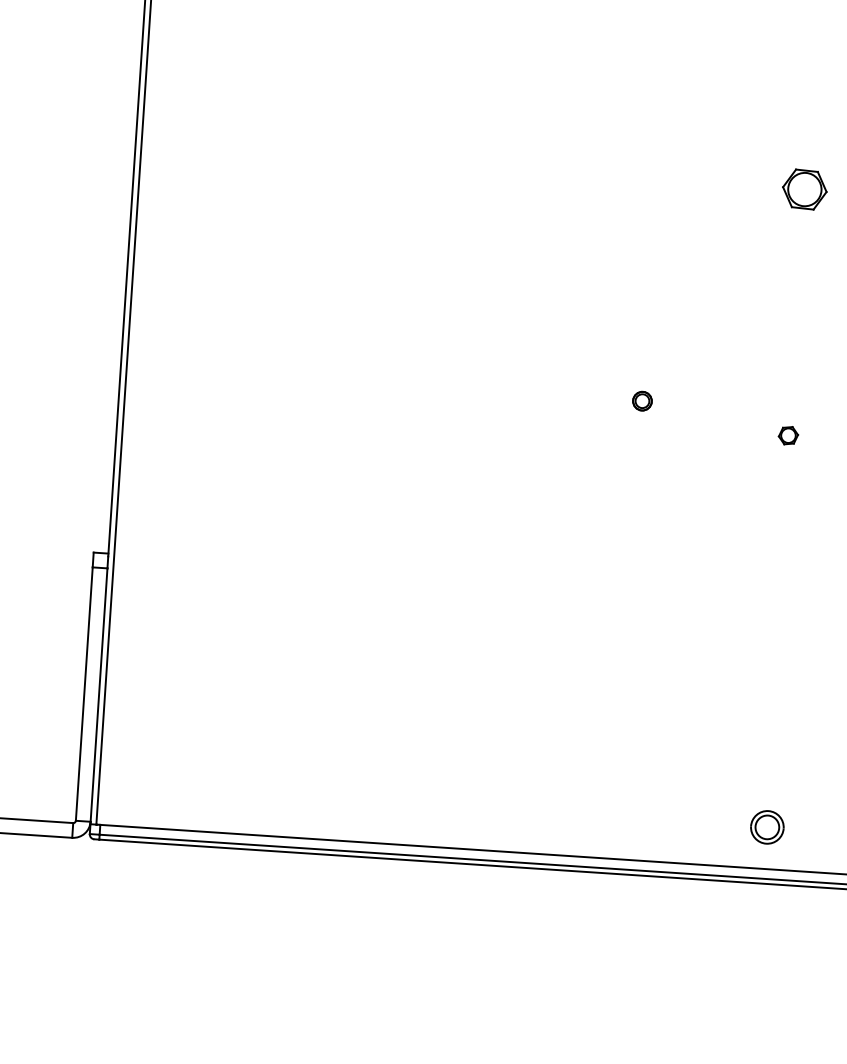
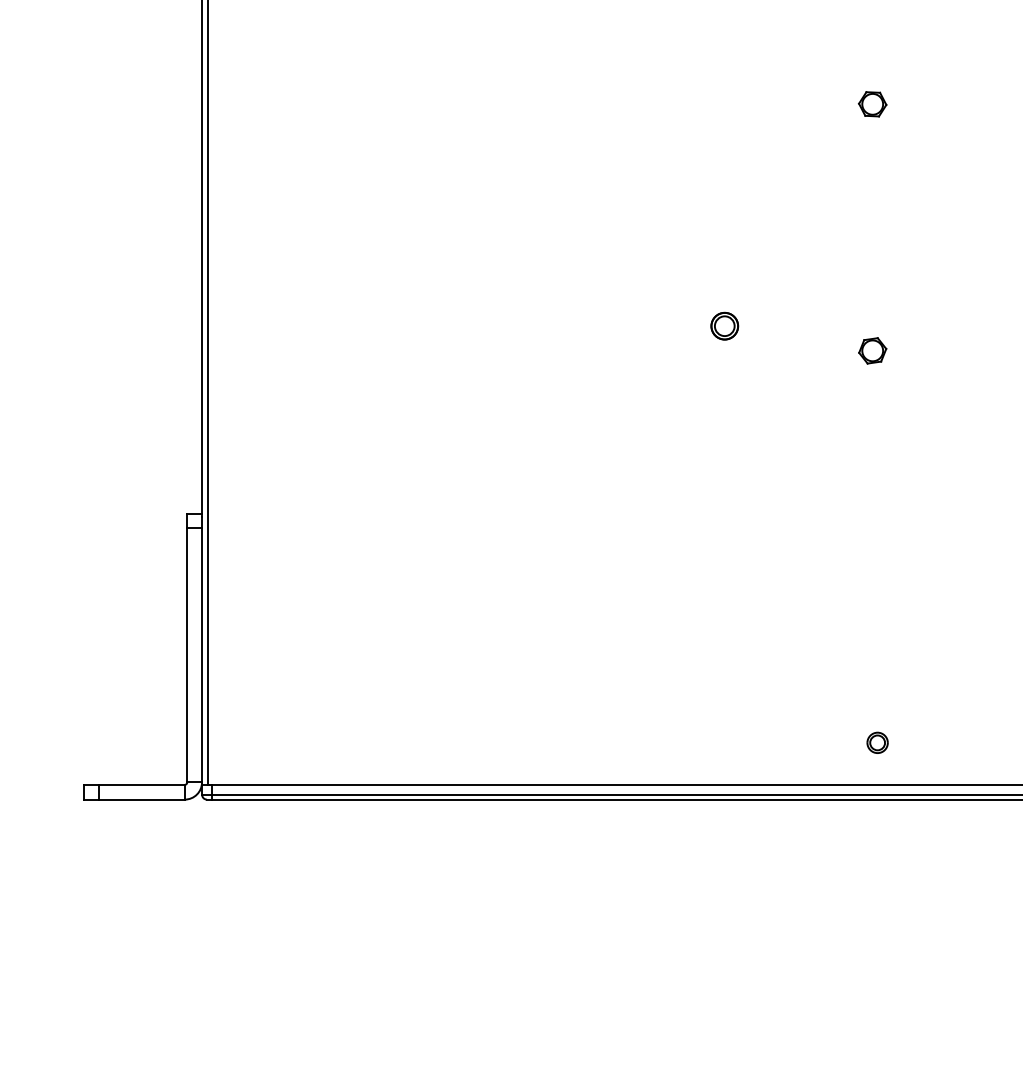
part: (804, 189) -> (872, 104), size x0.62
part: (642, 400) -> (724, 325), size x1.43
part: (788, 435) -> (872, 350), size x1.43
part: (767, 826) -> (877, 742), size x0.62

